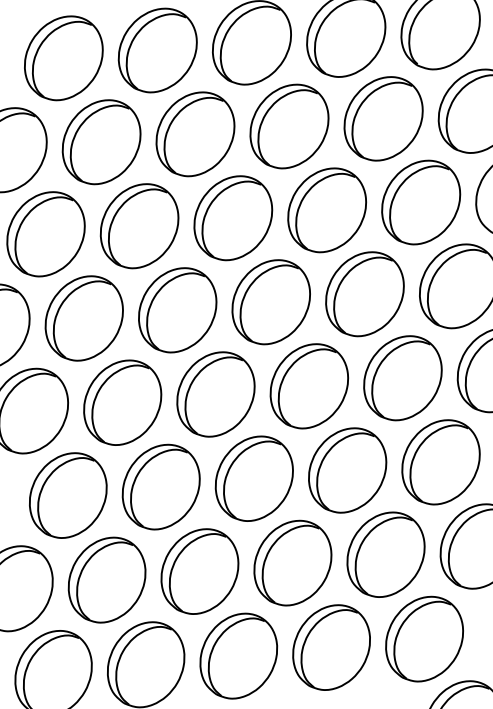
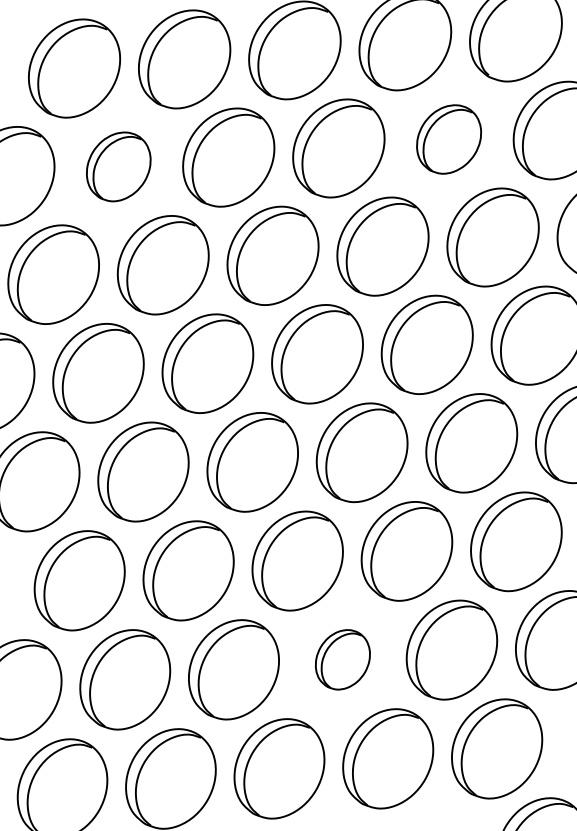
part: (383, 118) -> (448, 139), size x0.7
part: (101, 142) -> (118, 167), size x0.7
part: (292, 562) -> (342, 659), size x0.6

